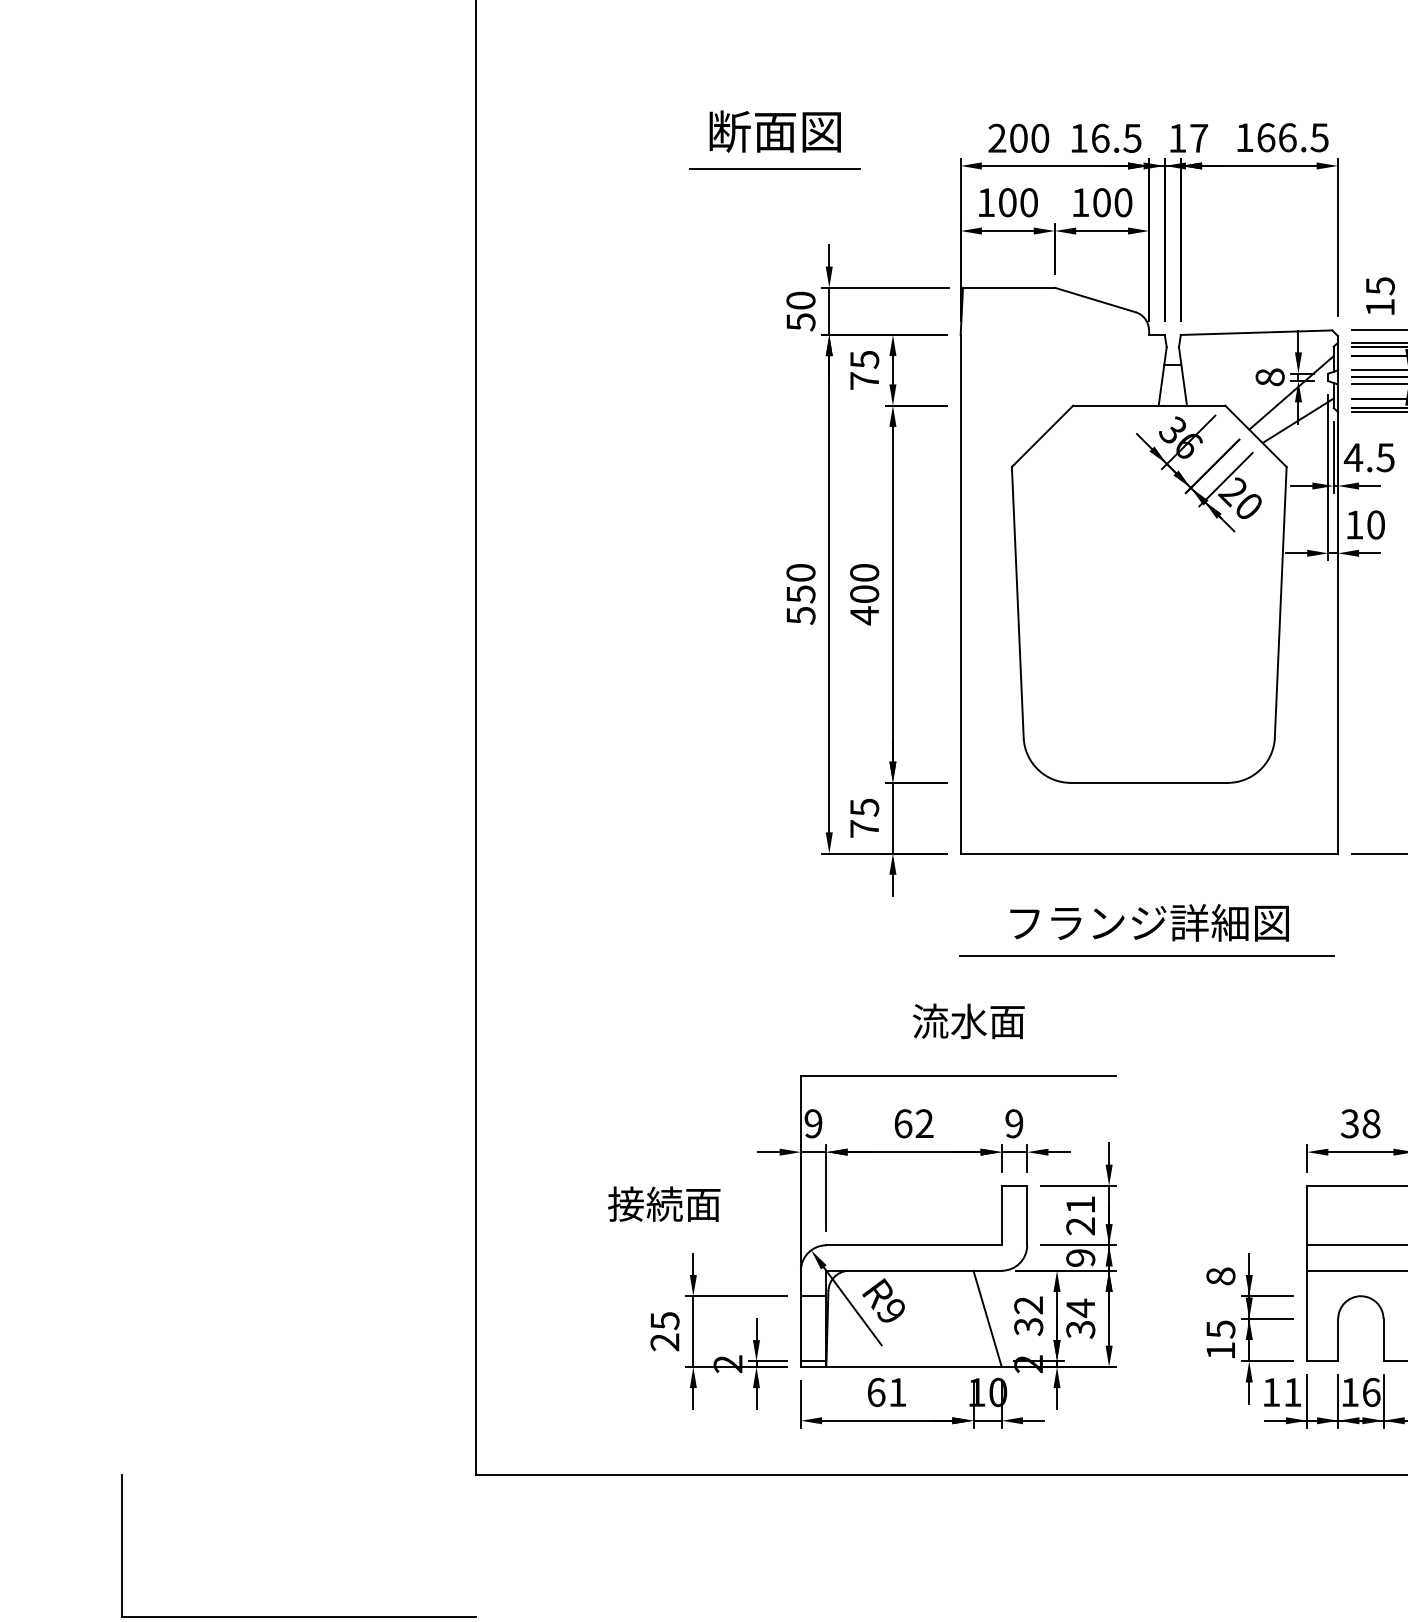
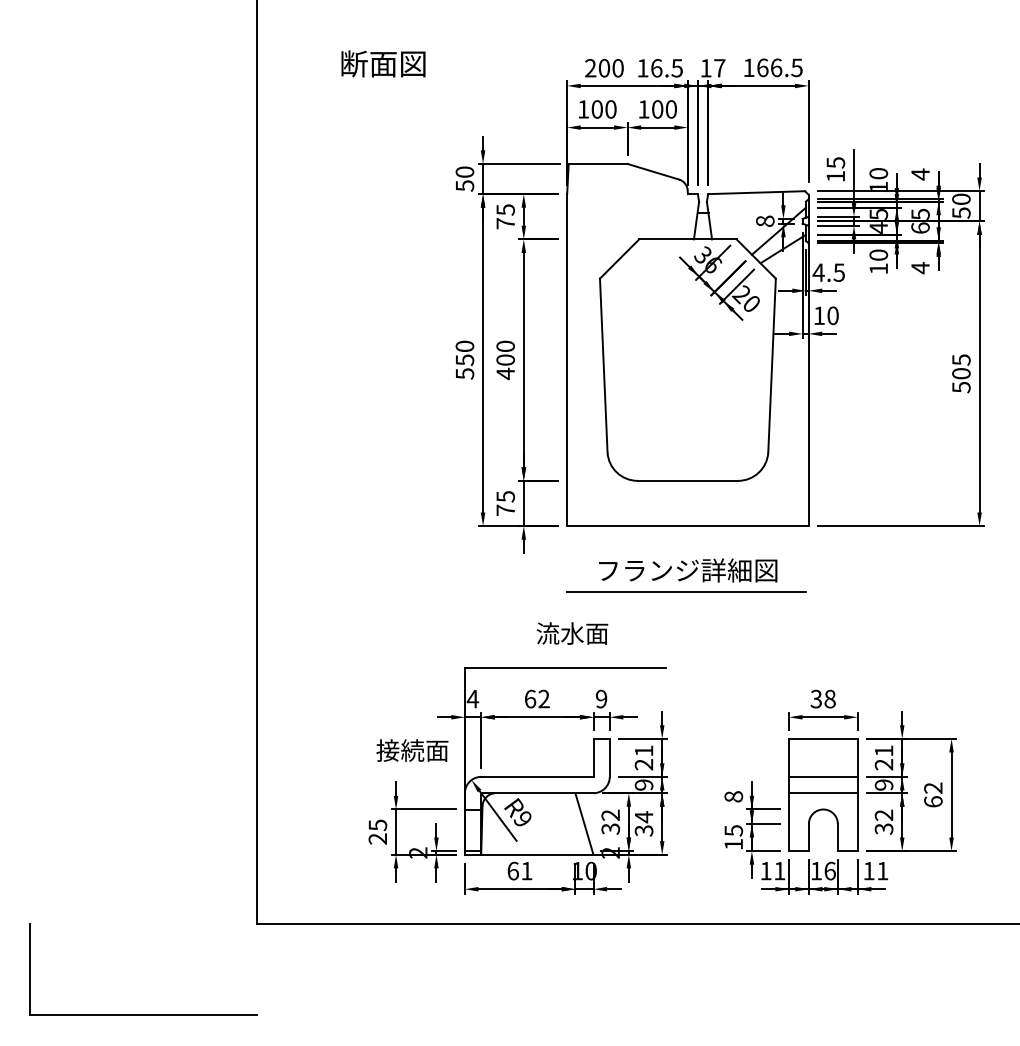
text: (775, 130) -> (383, 63), moved
line: (773, 168) -> (447, 87), removed
text: (812, 1122) -> (472, 698), 9 -> 4
text: (664, 1204) -> (412, 750), moved

